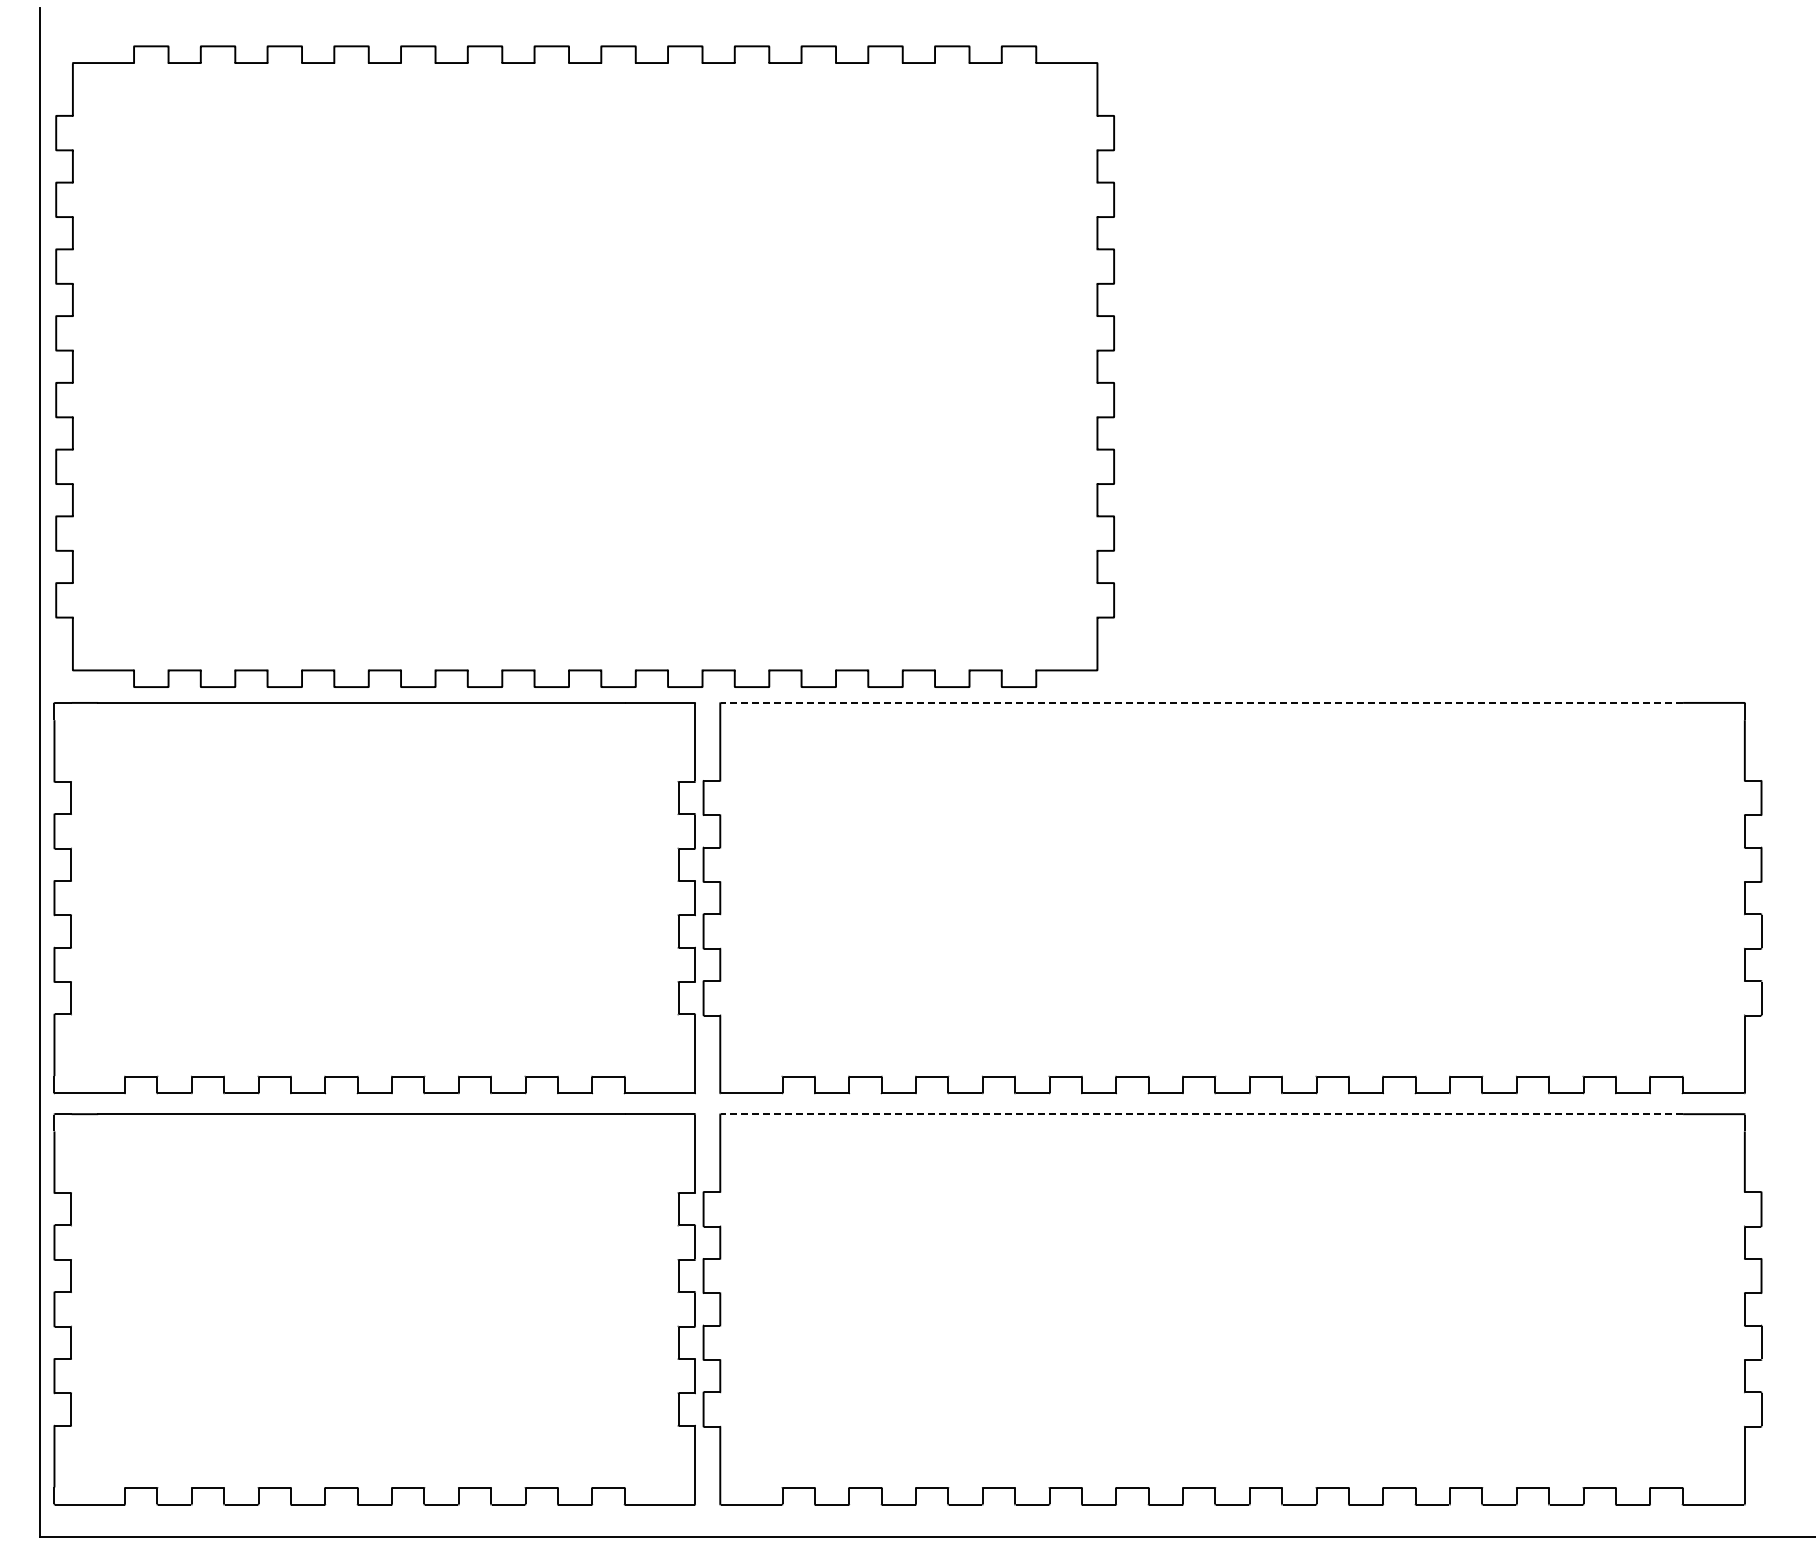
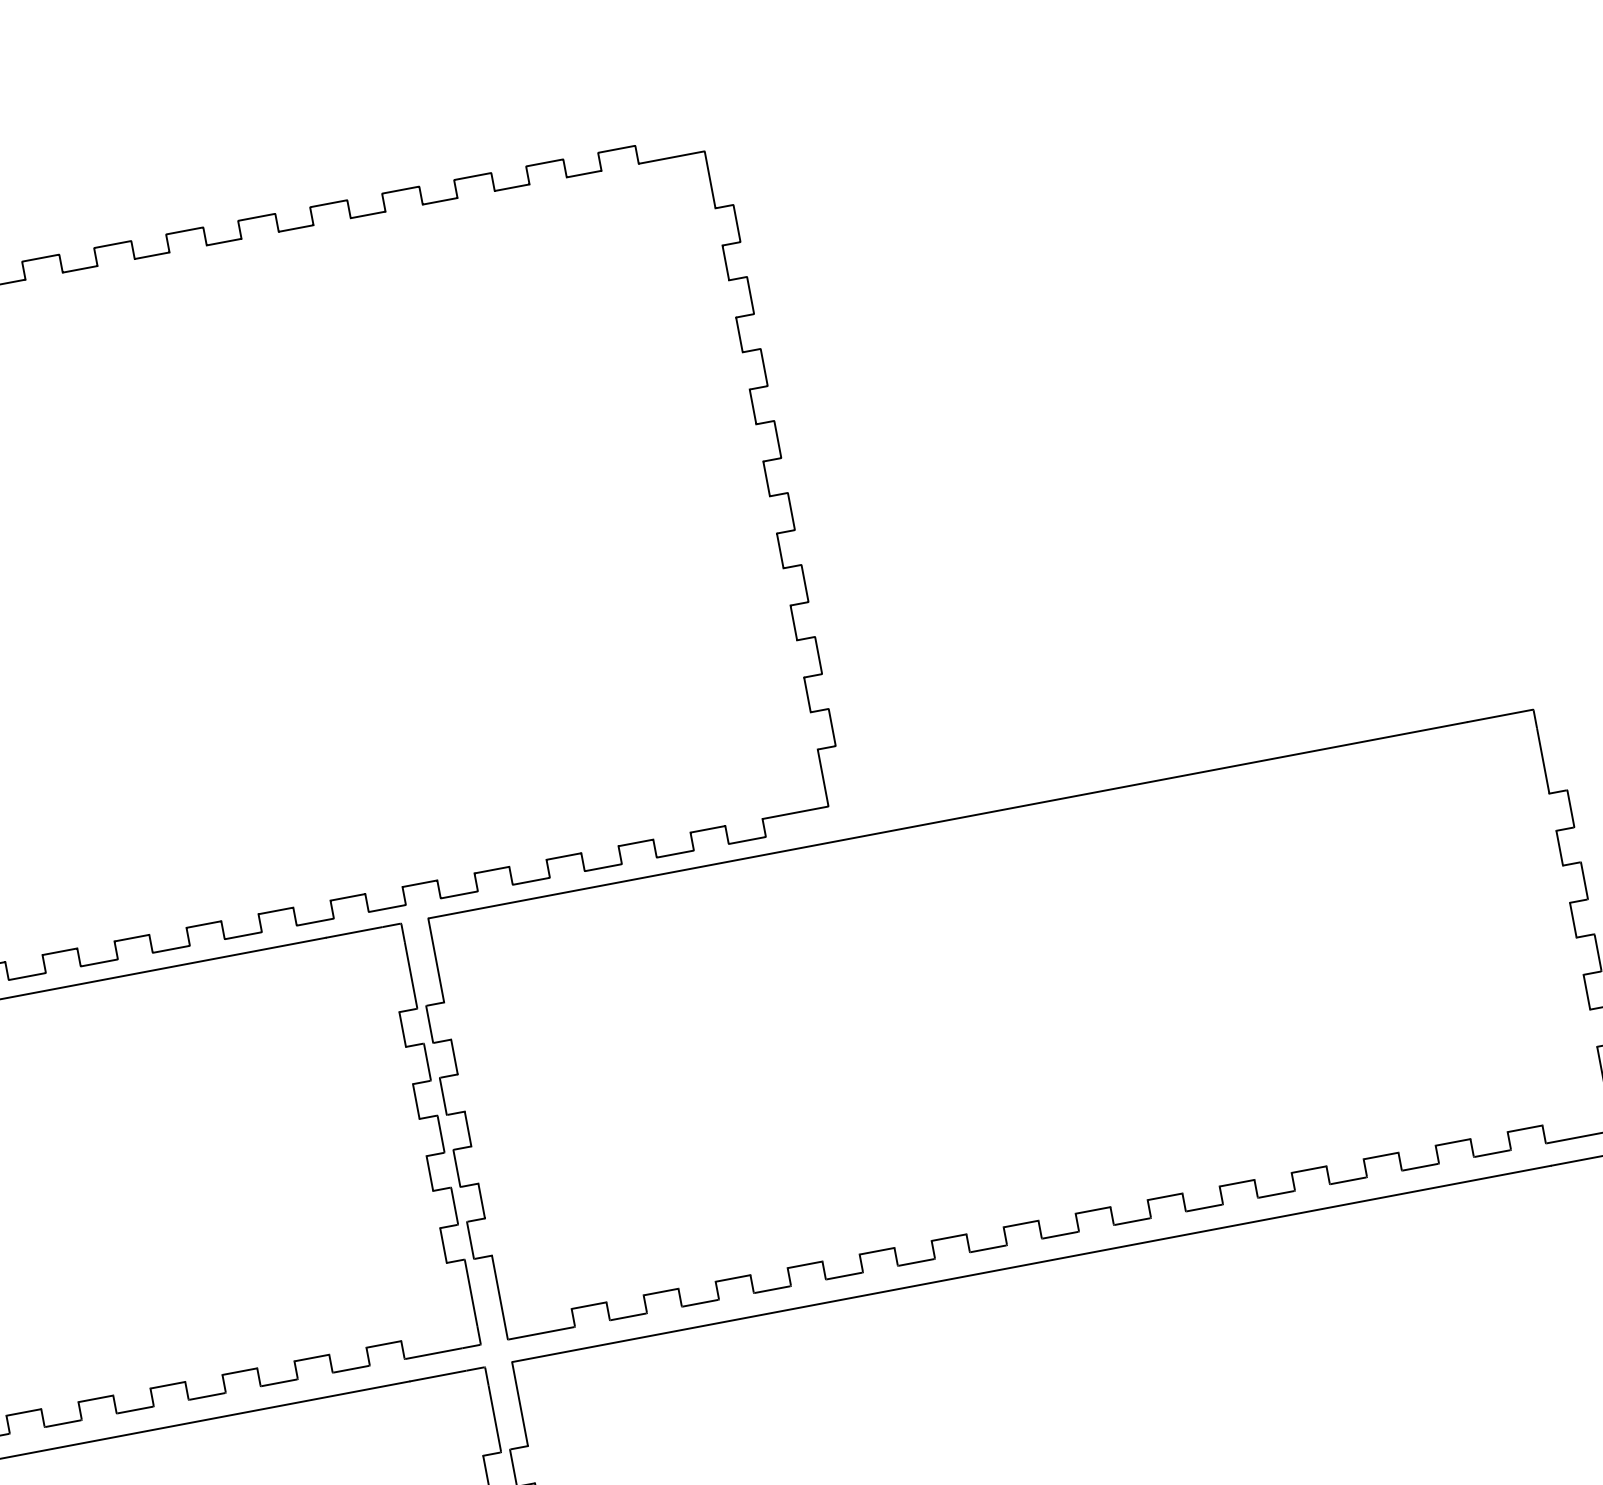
line: (1201, 702) -> (947, 819), dashed -> solid
line: (1201, 1114) -> (1031, 1264), dashed -> solid

